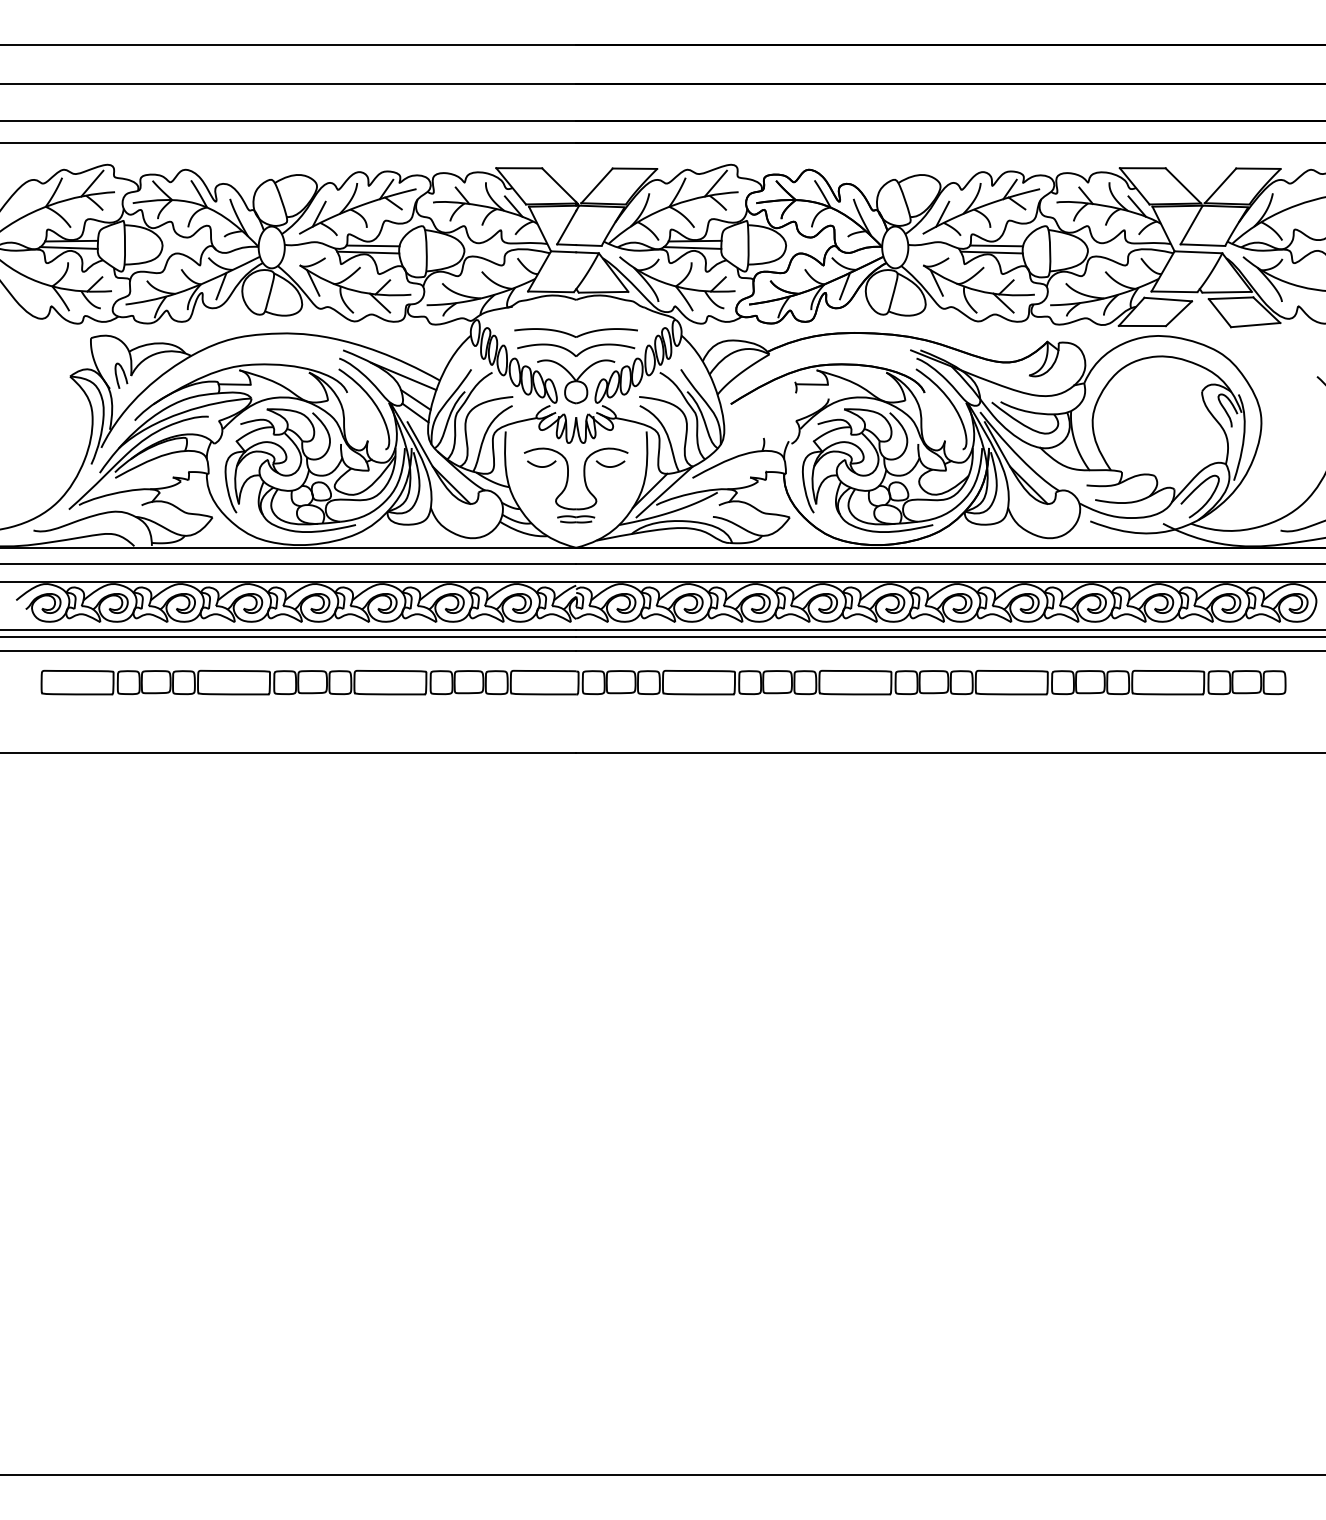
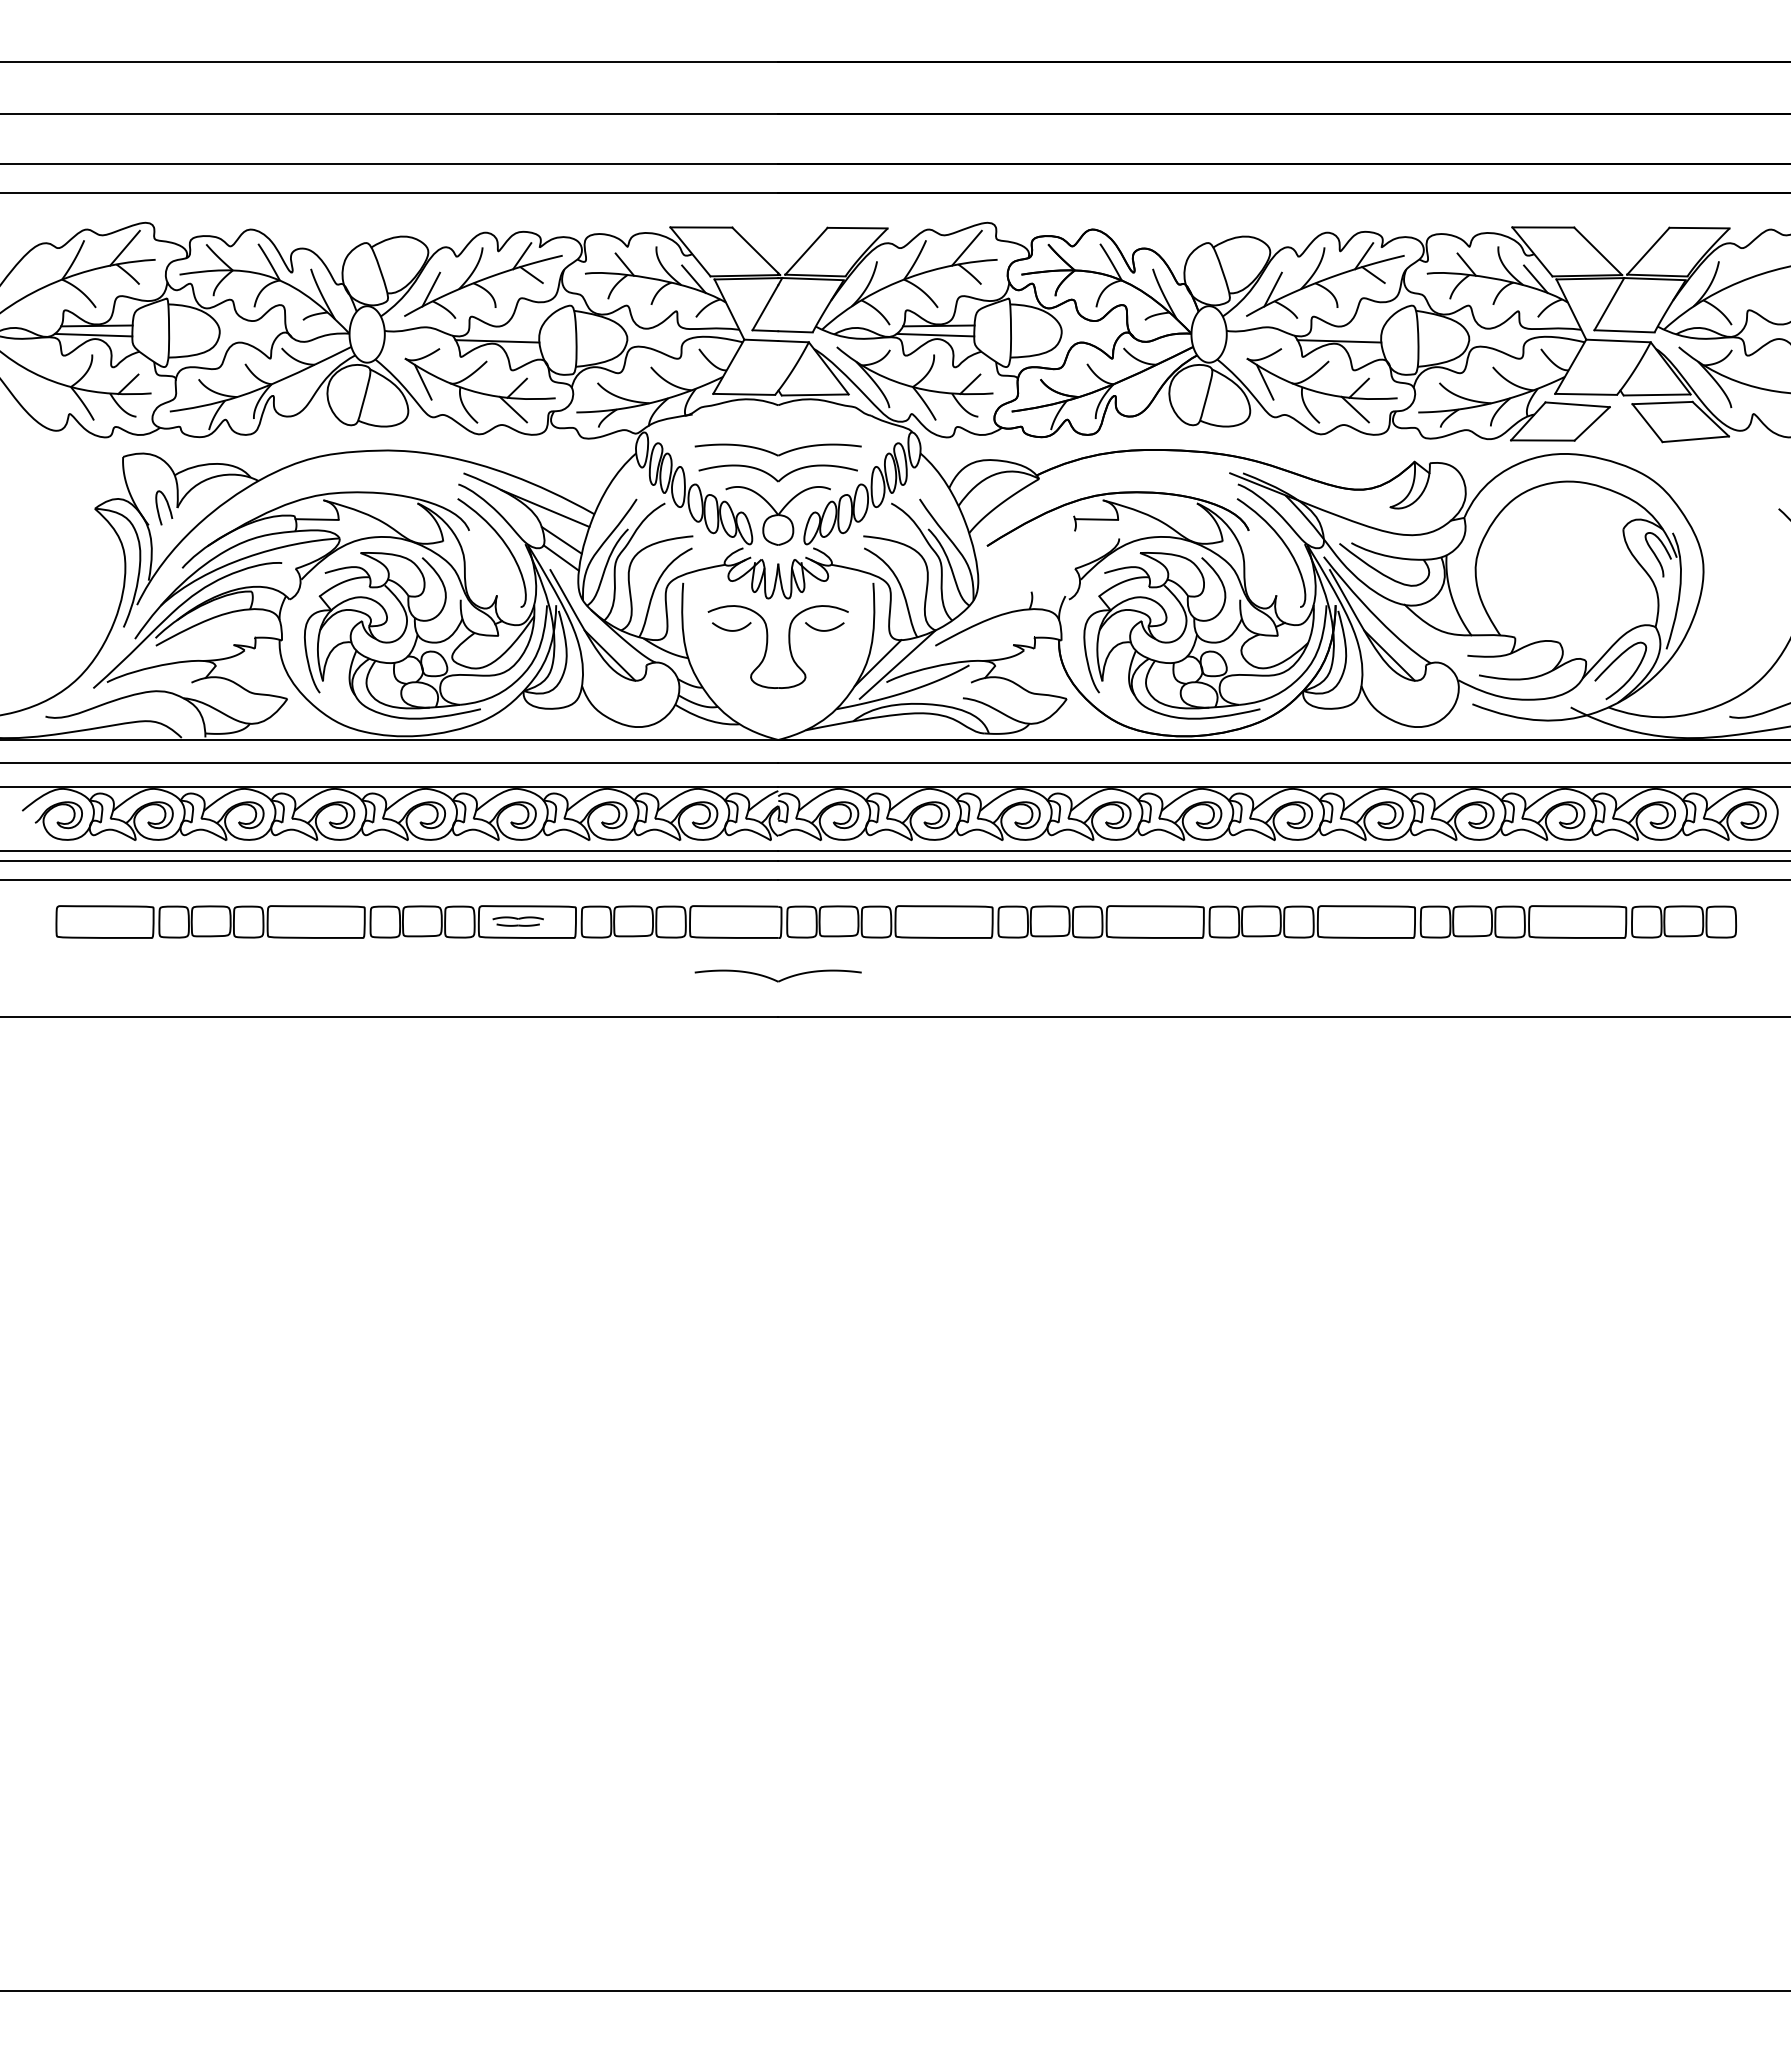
line: (372, 245) -> (503, 331), removed
line: (996, 245) -> (1345, 331), removed
line: (221, 286) -> (299, 386), removed
line: (845, 286) -> (1141, 386), removed
part: (575, 519) -> (517, 921), moved
part: (575, 722) -> (777, 975), added

